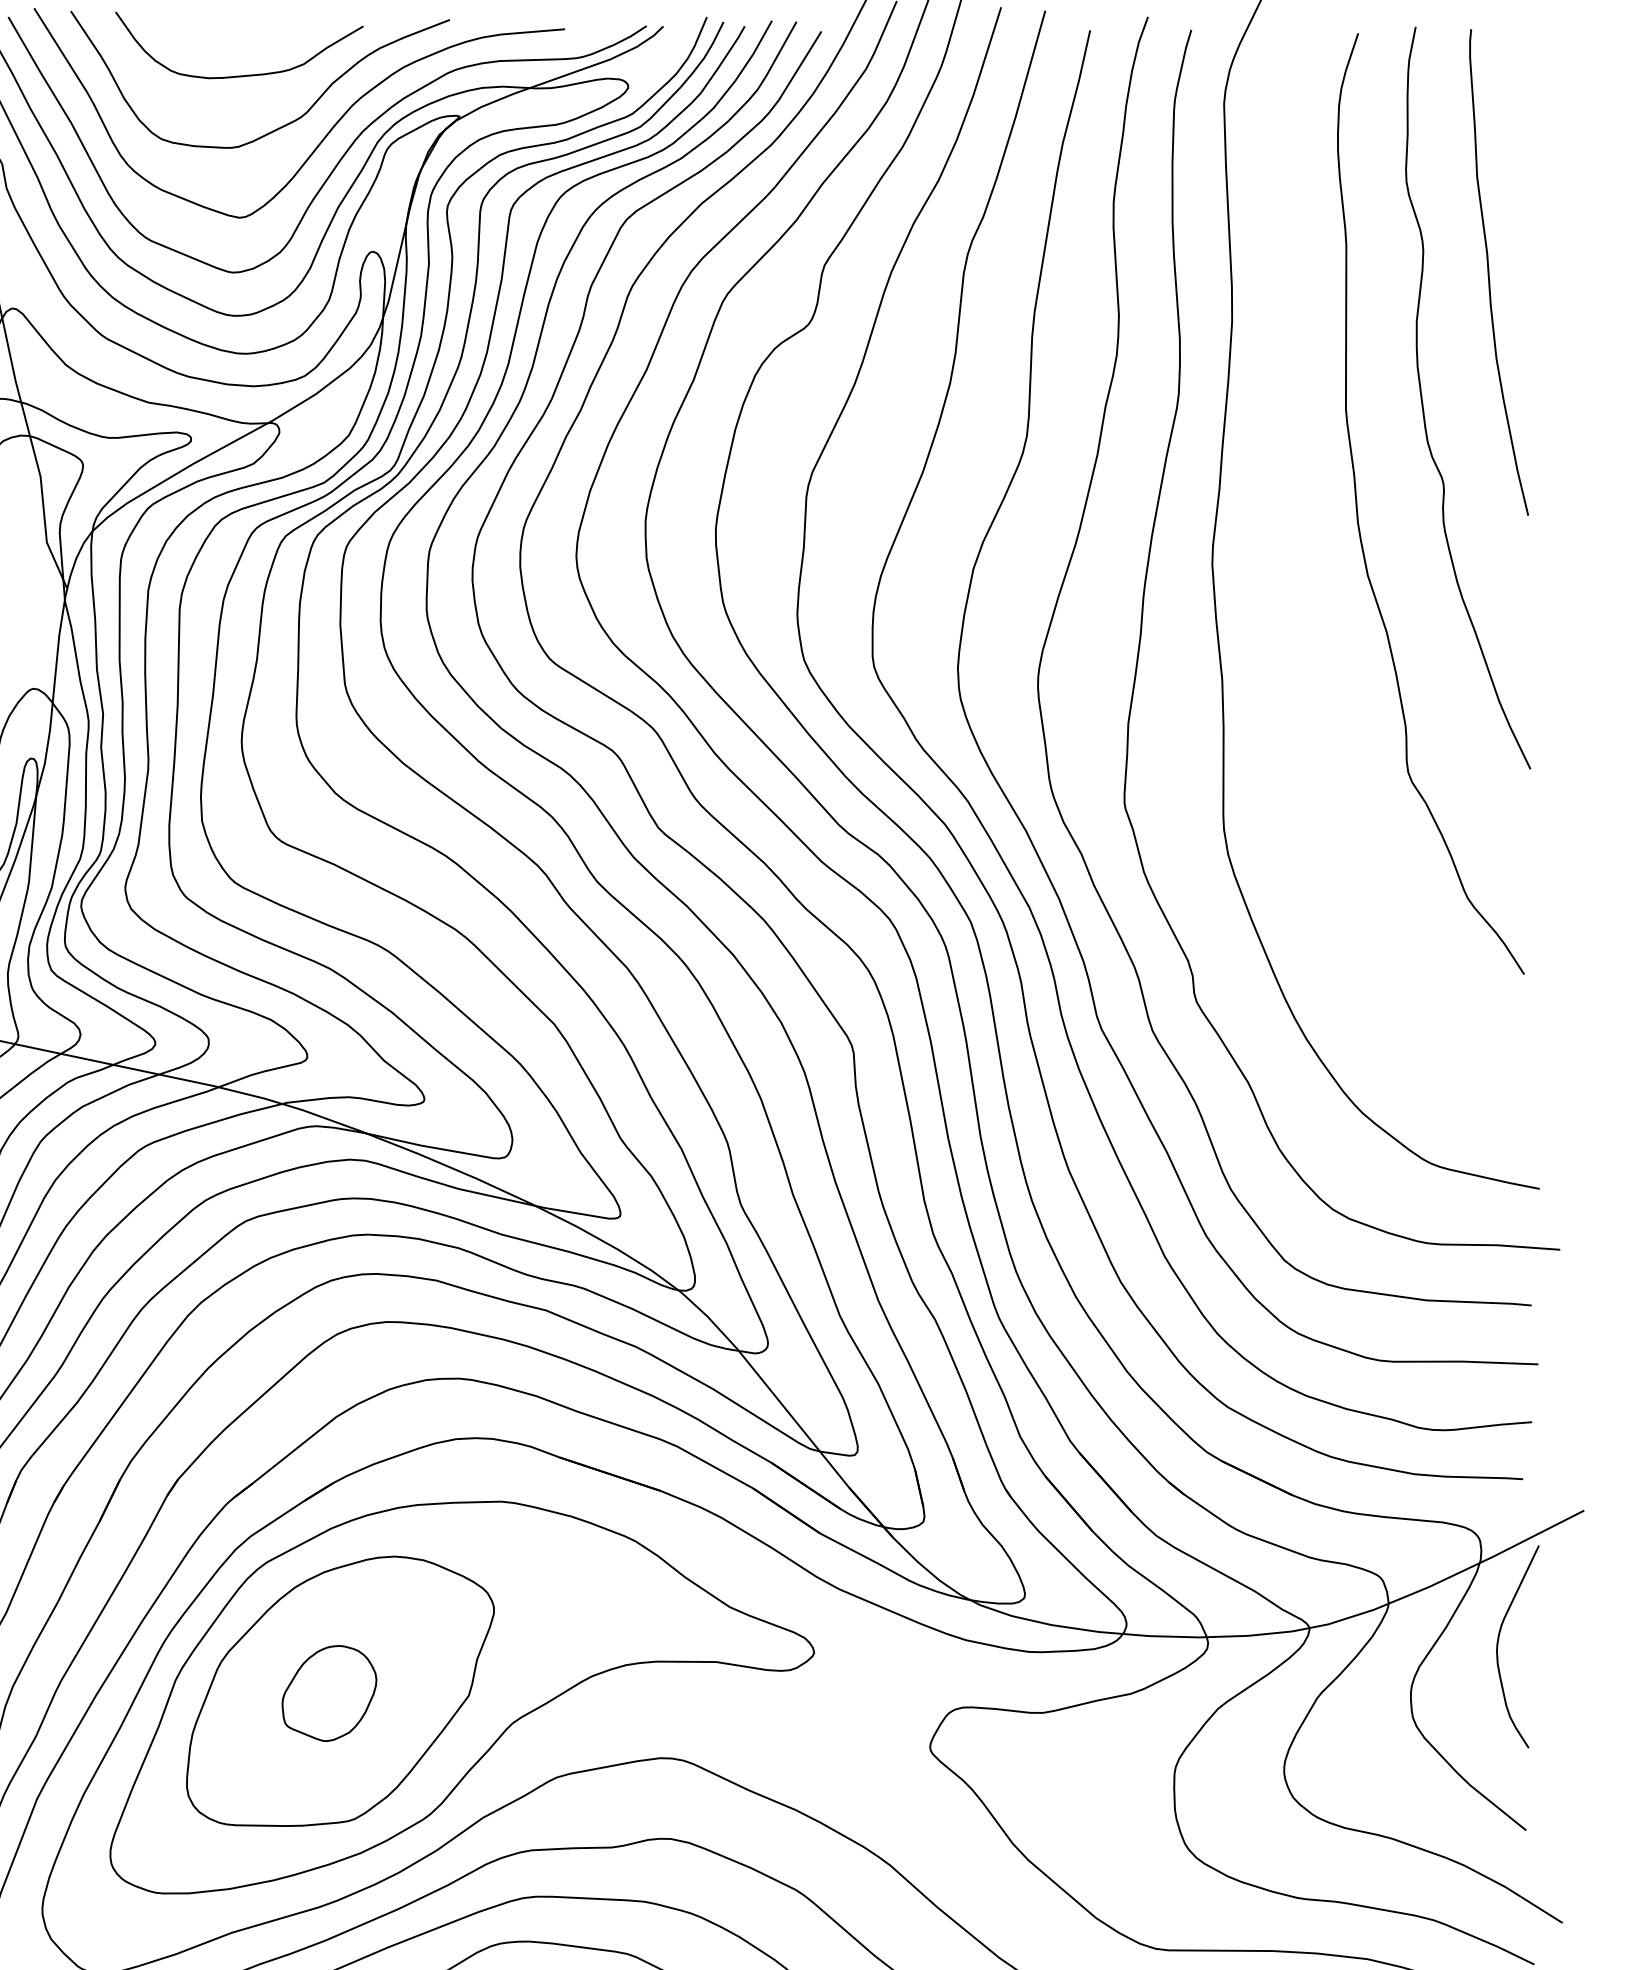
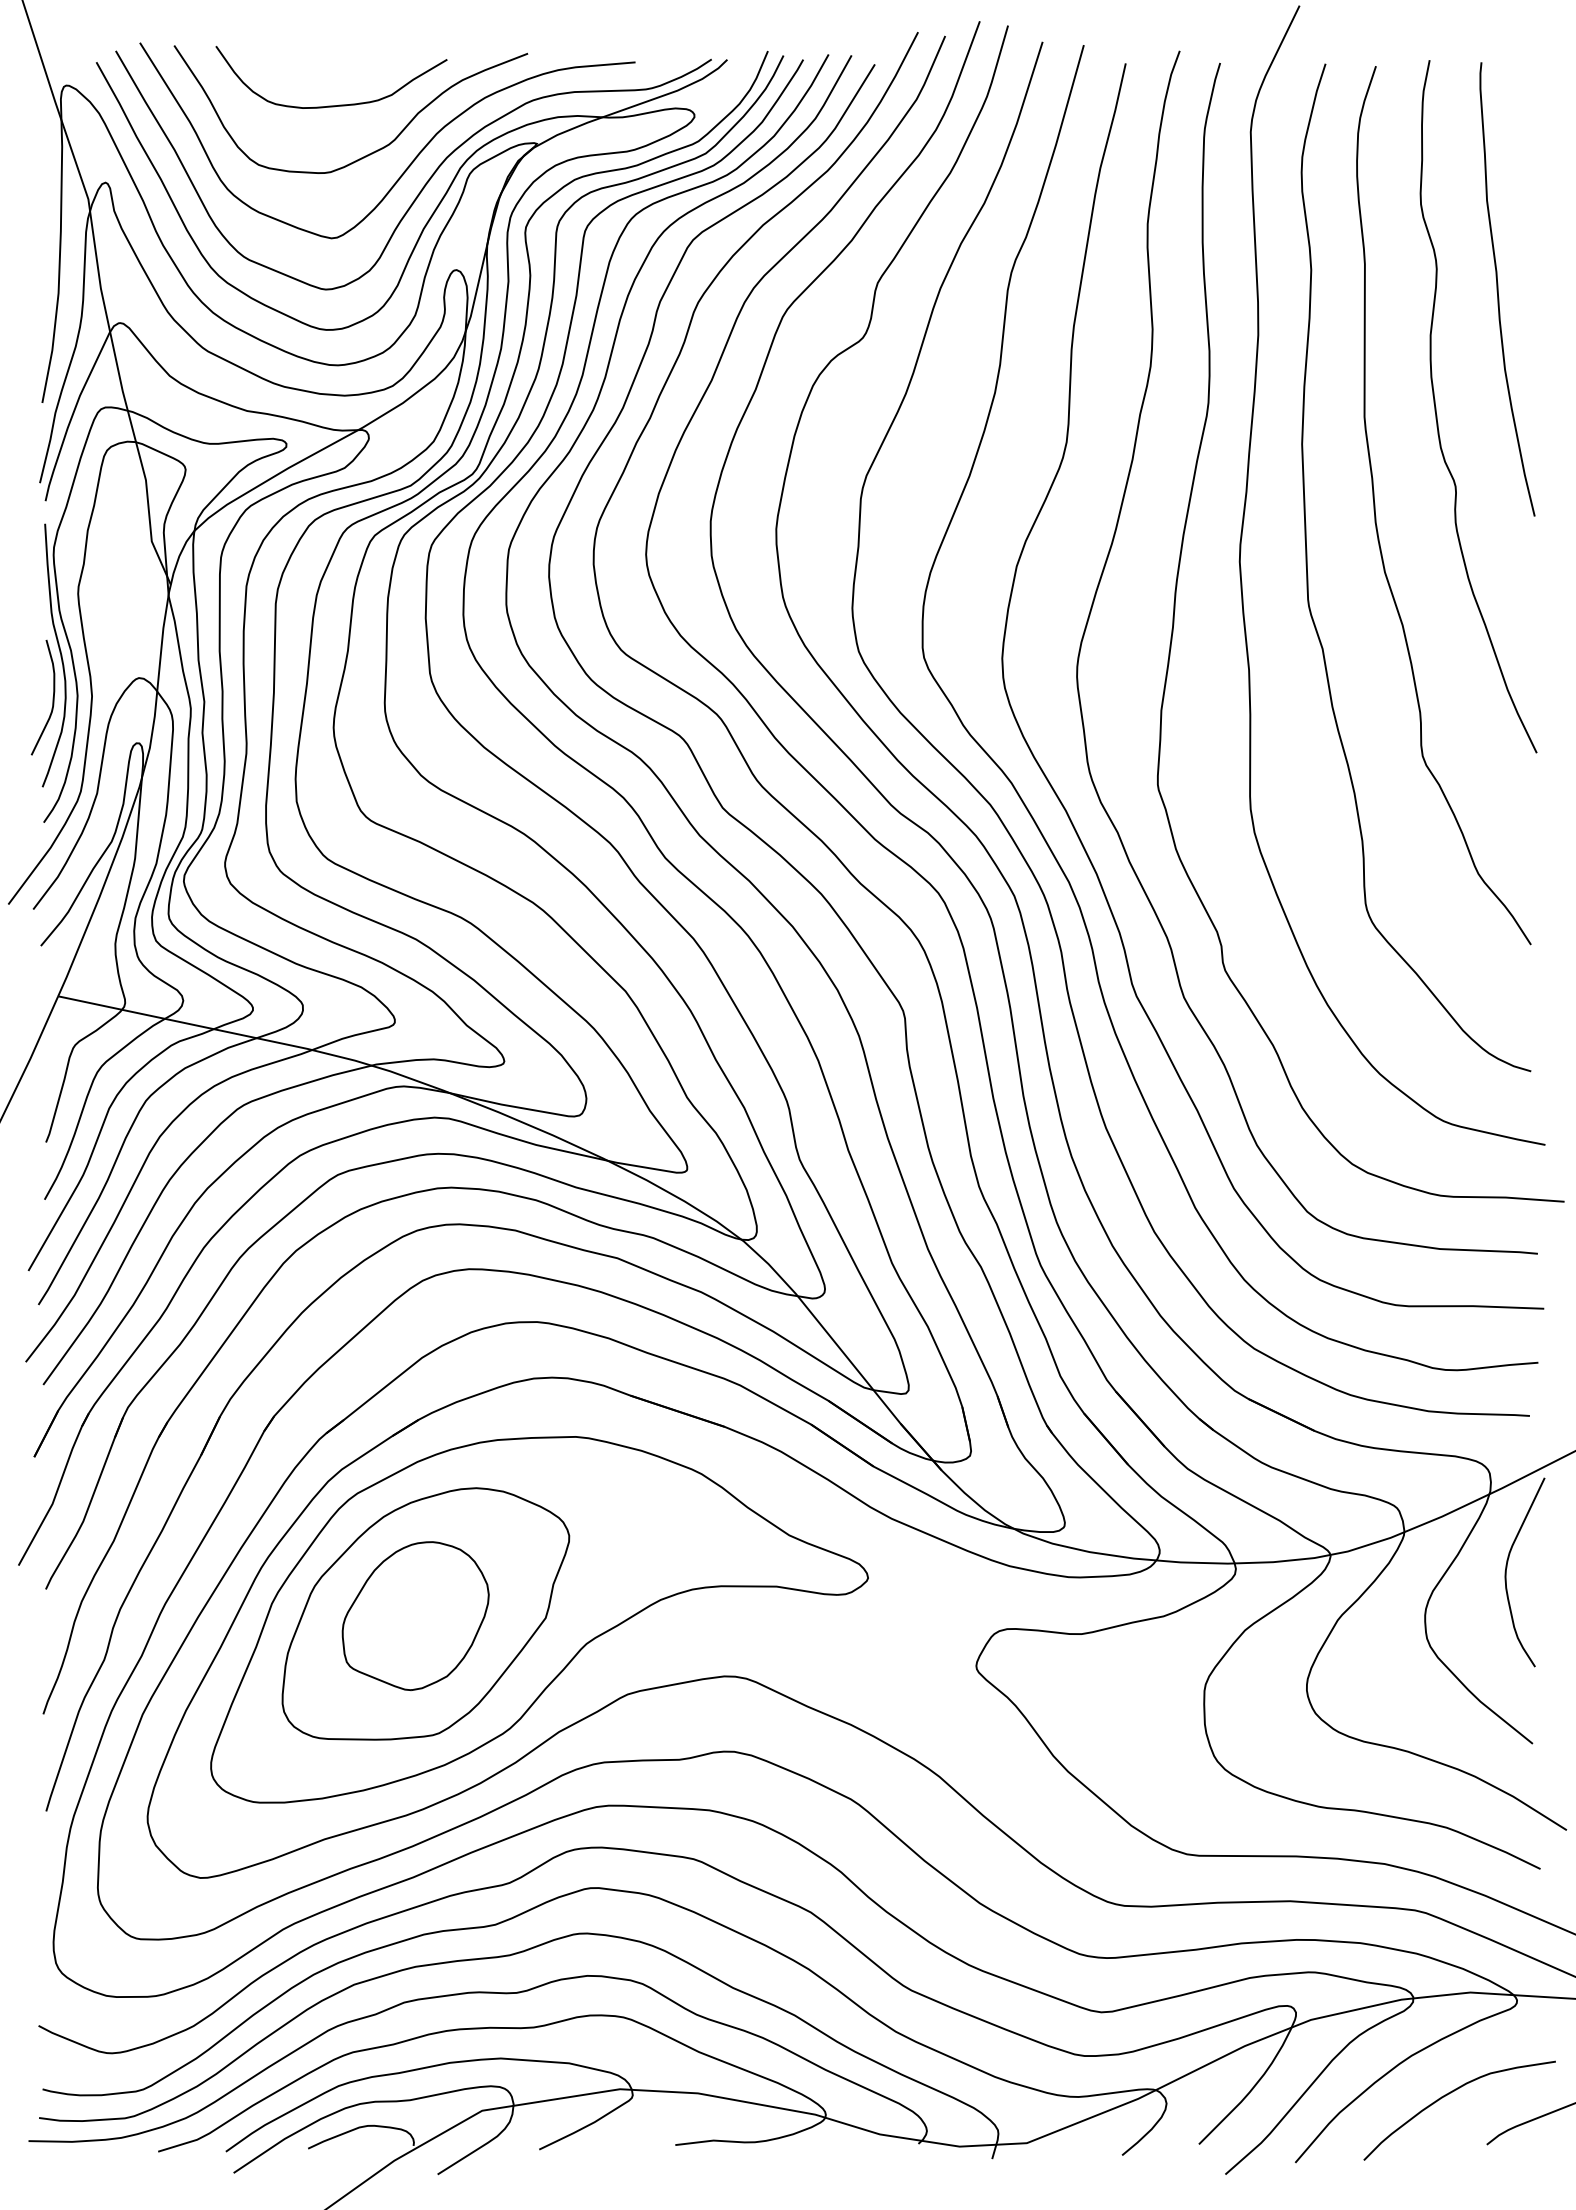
curve: (1285, 578) -> (1308, 575), added
part: (329, 1692) -> (415, 1615), size x1.67

